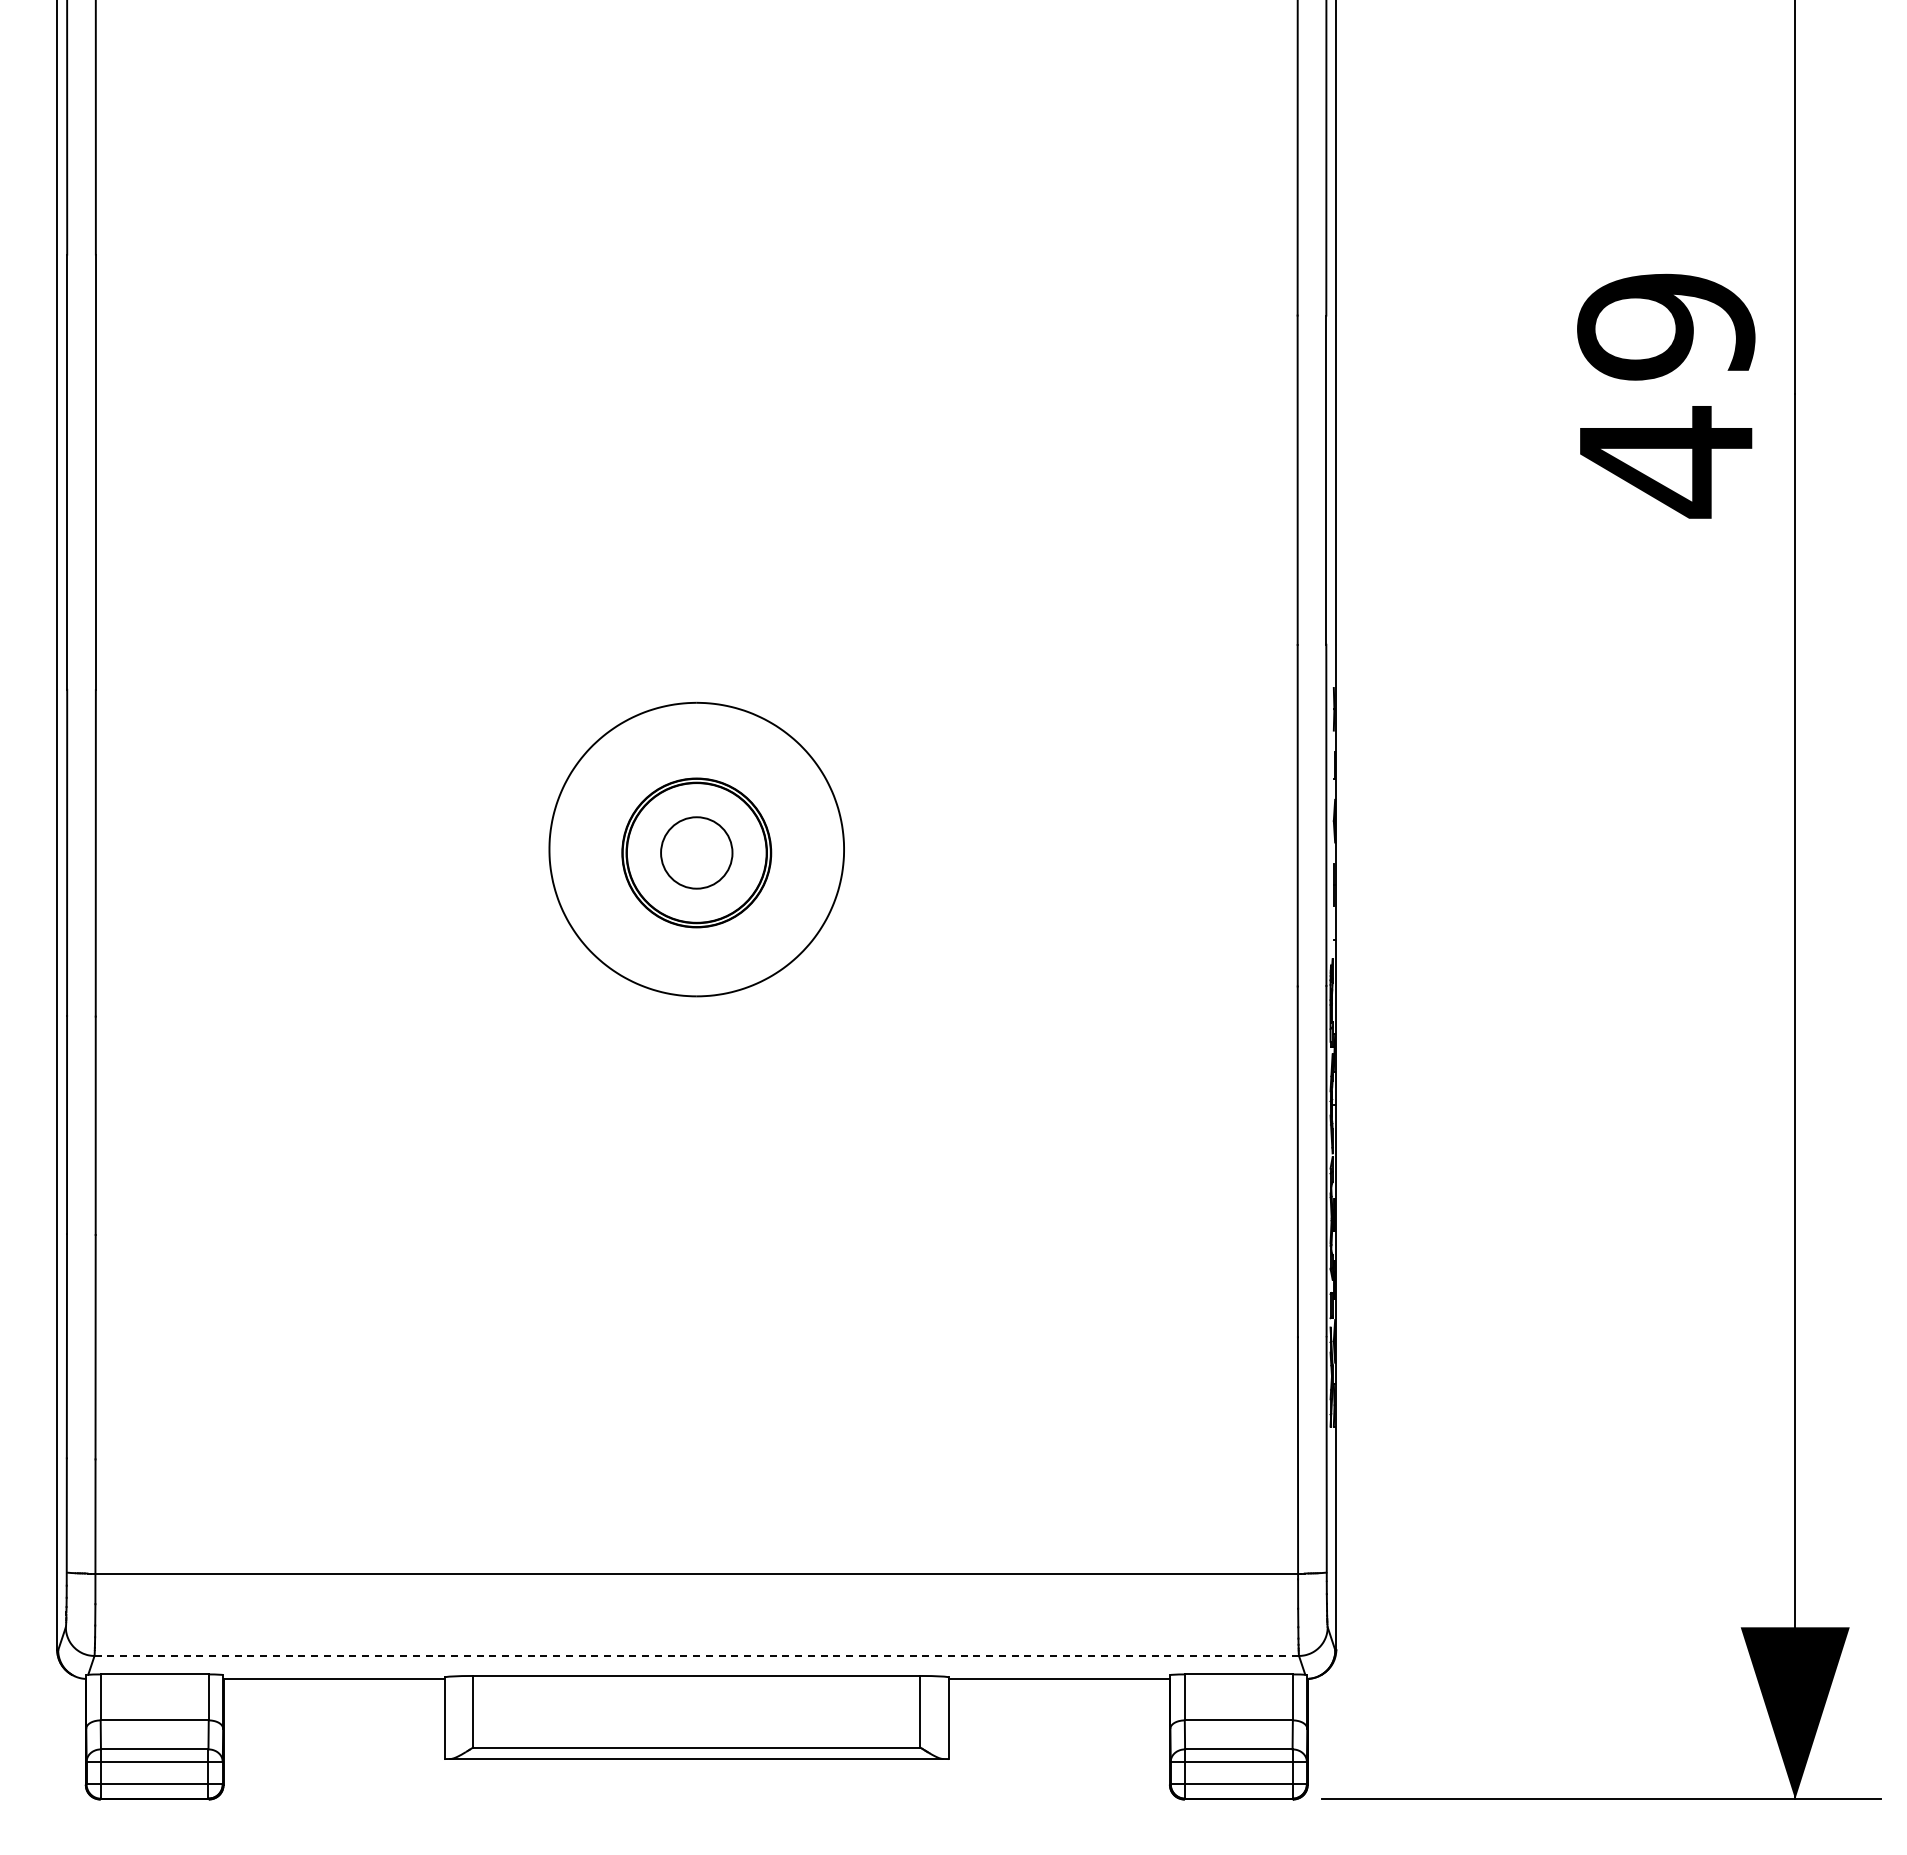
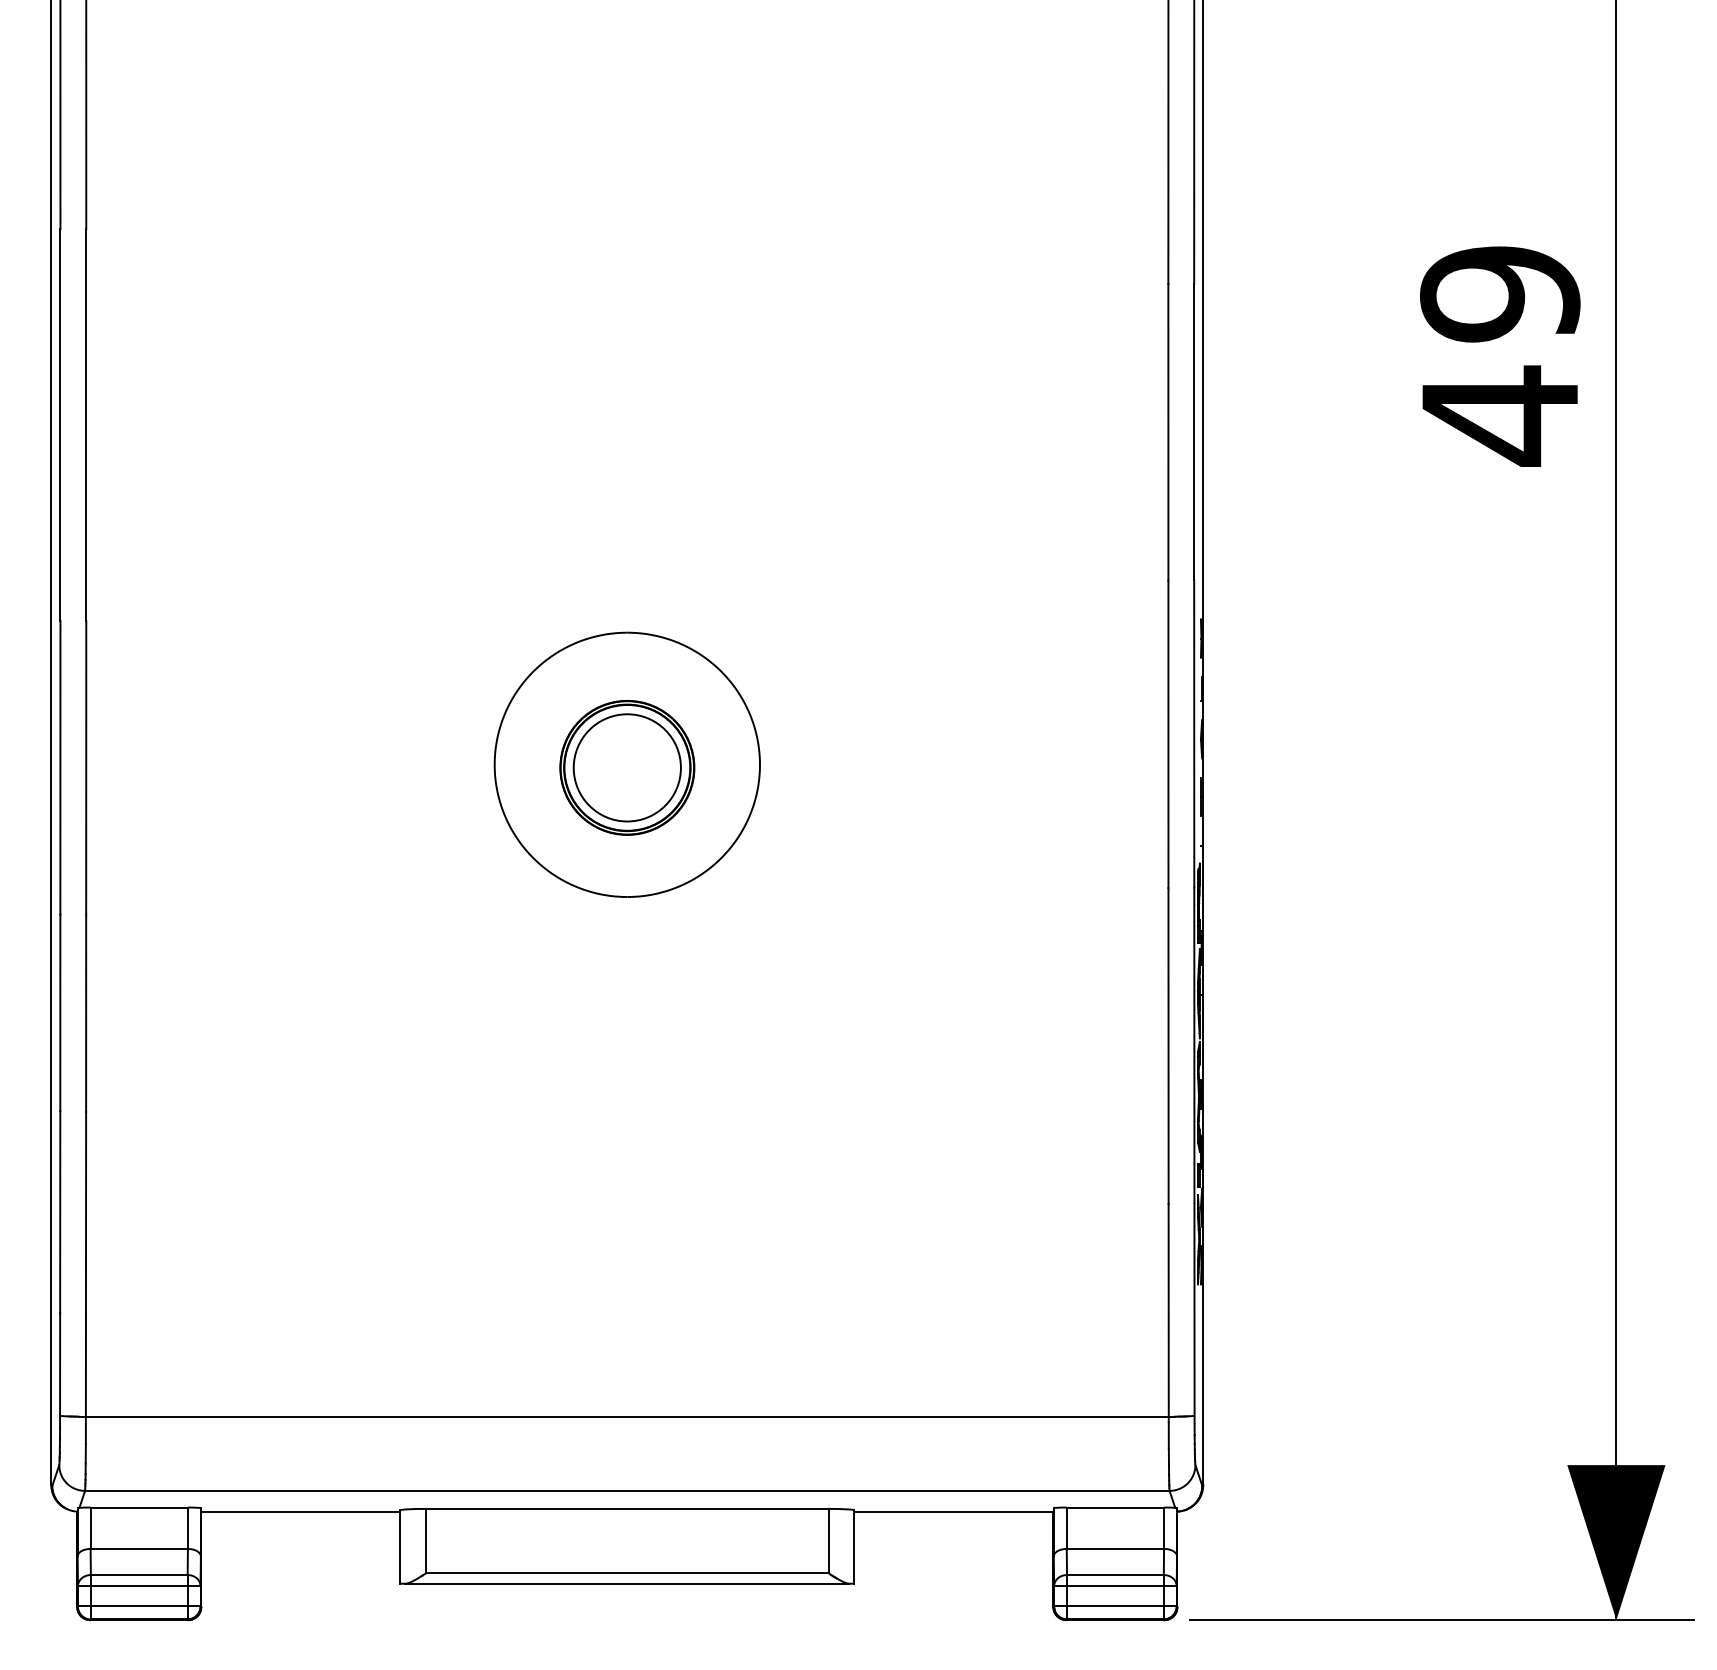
circle: (696, 852) -> (627, 767), size x1.67
line: (697, 1655) -> (627, 1490), dashed -> solid

